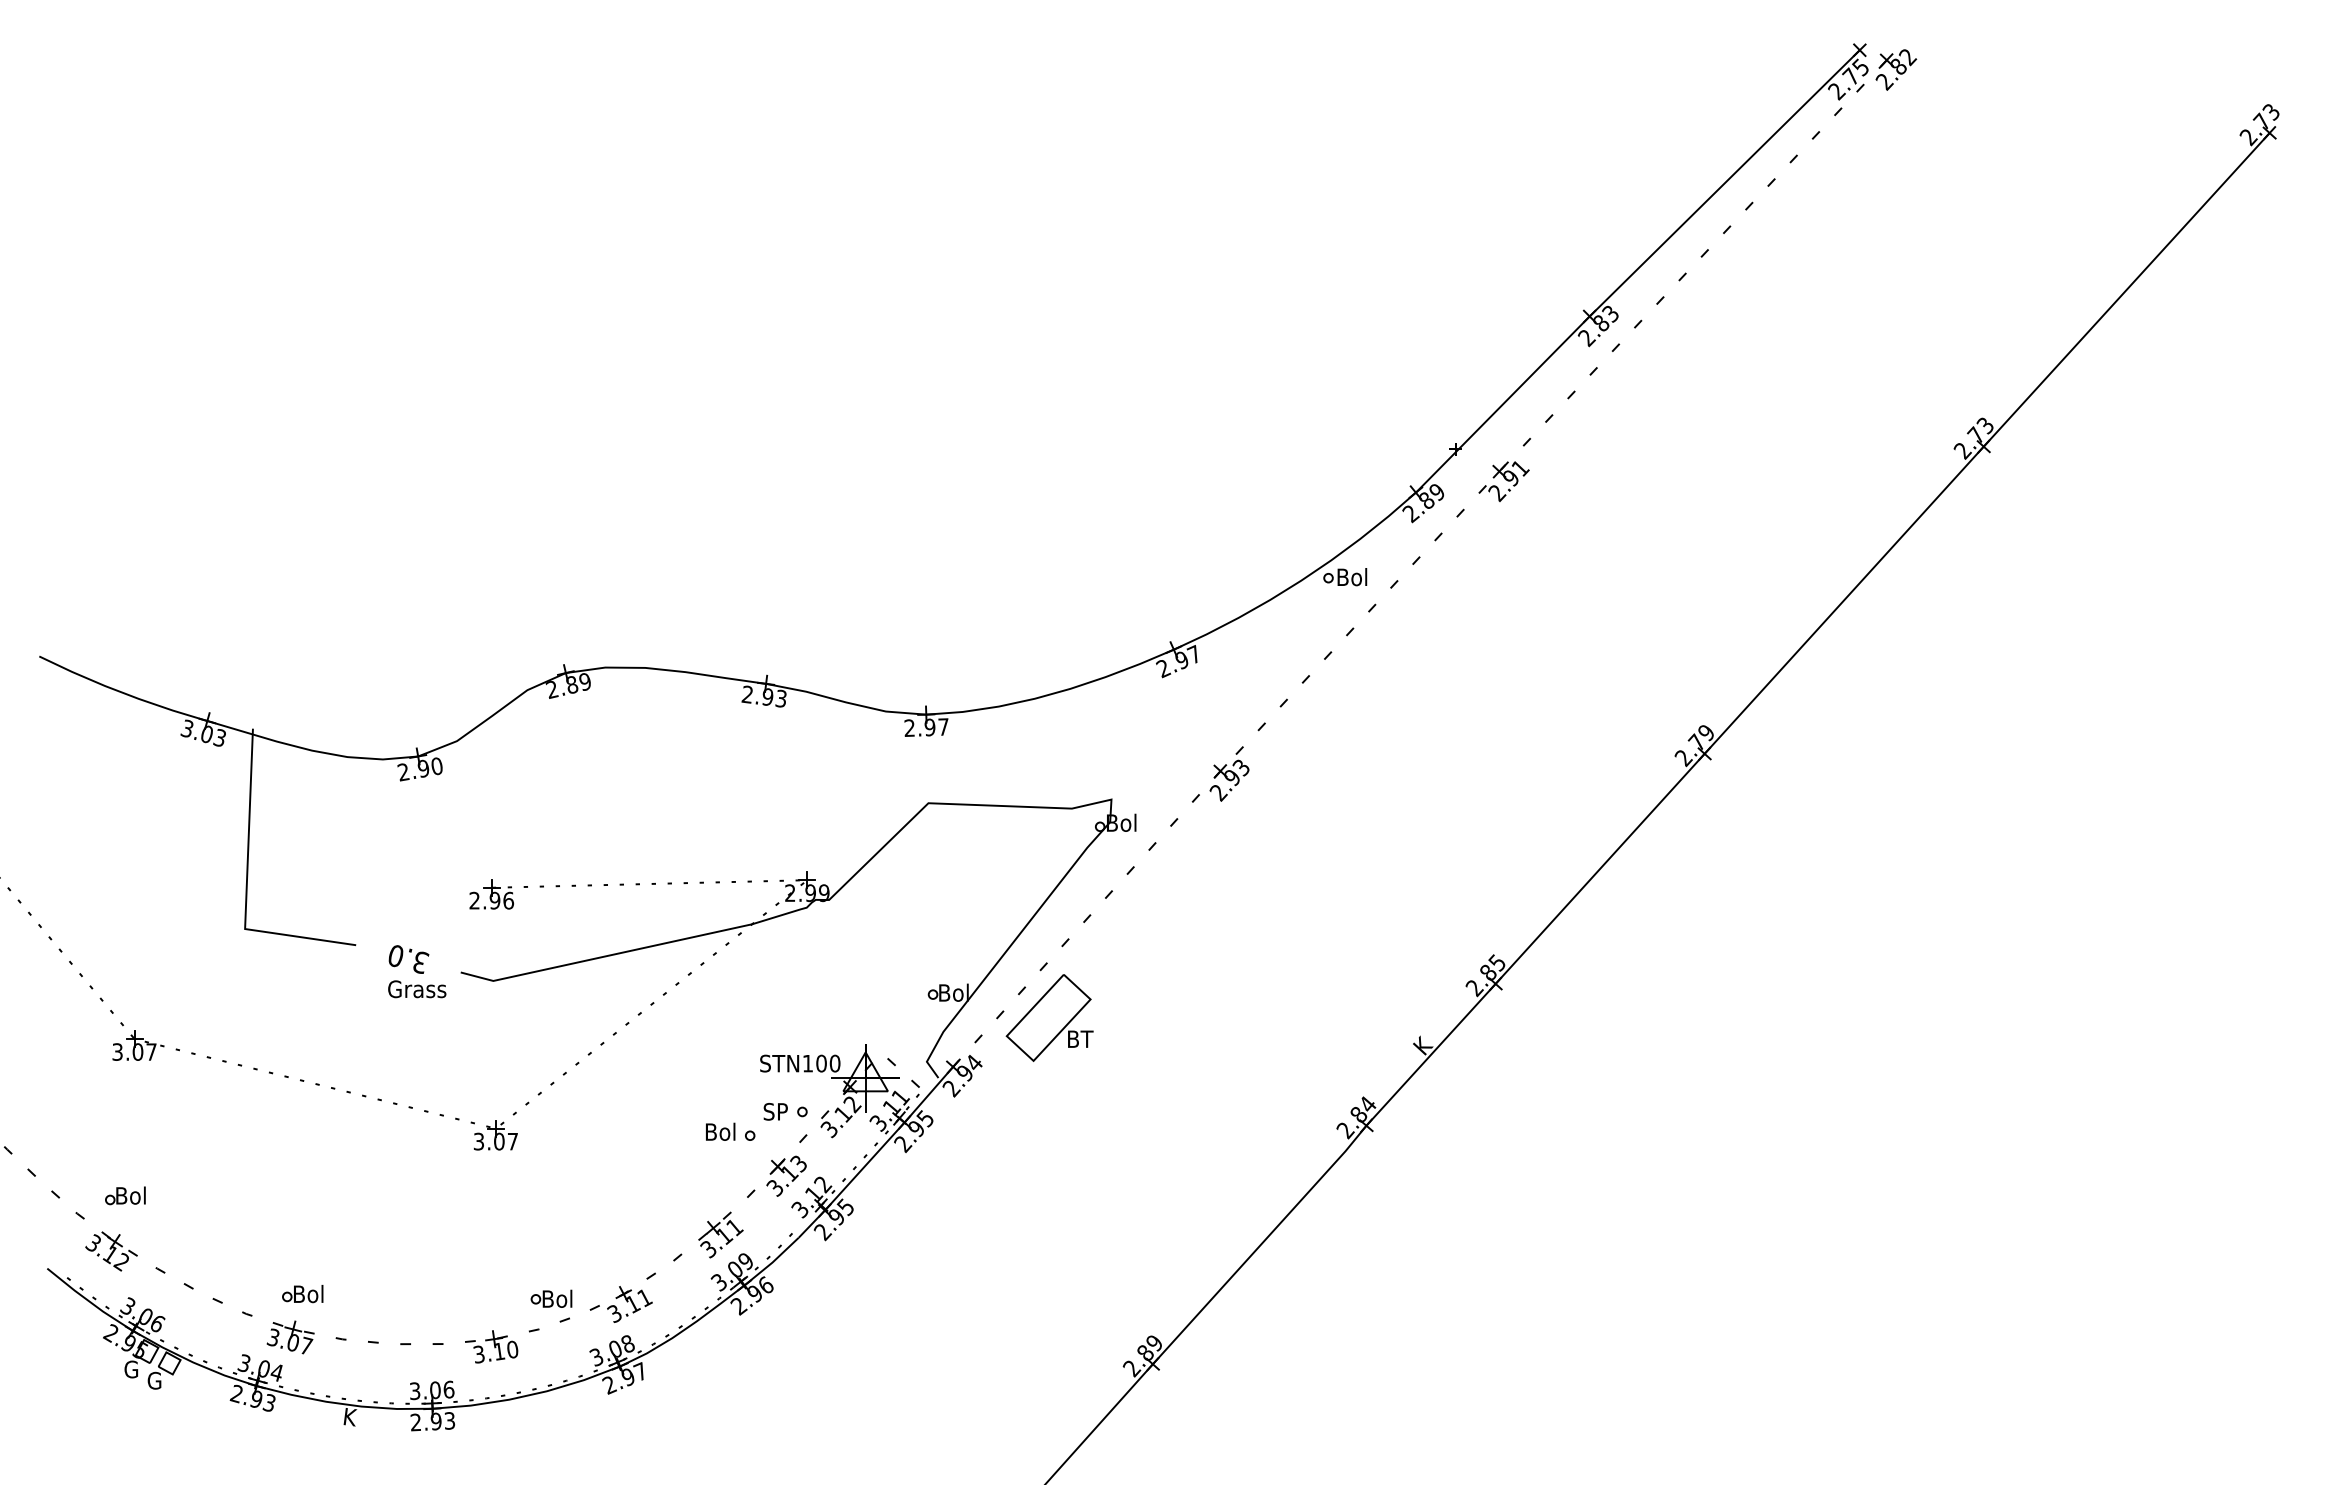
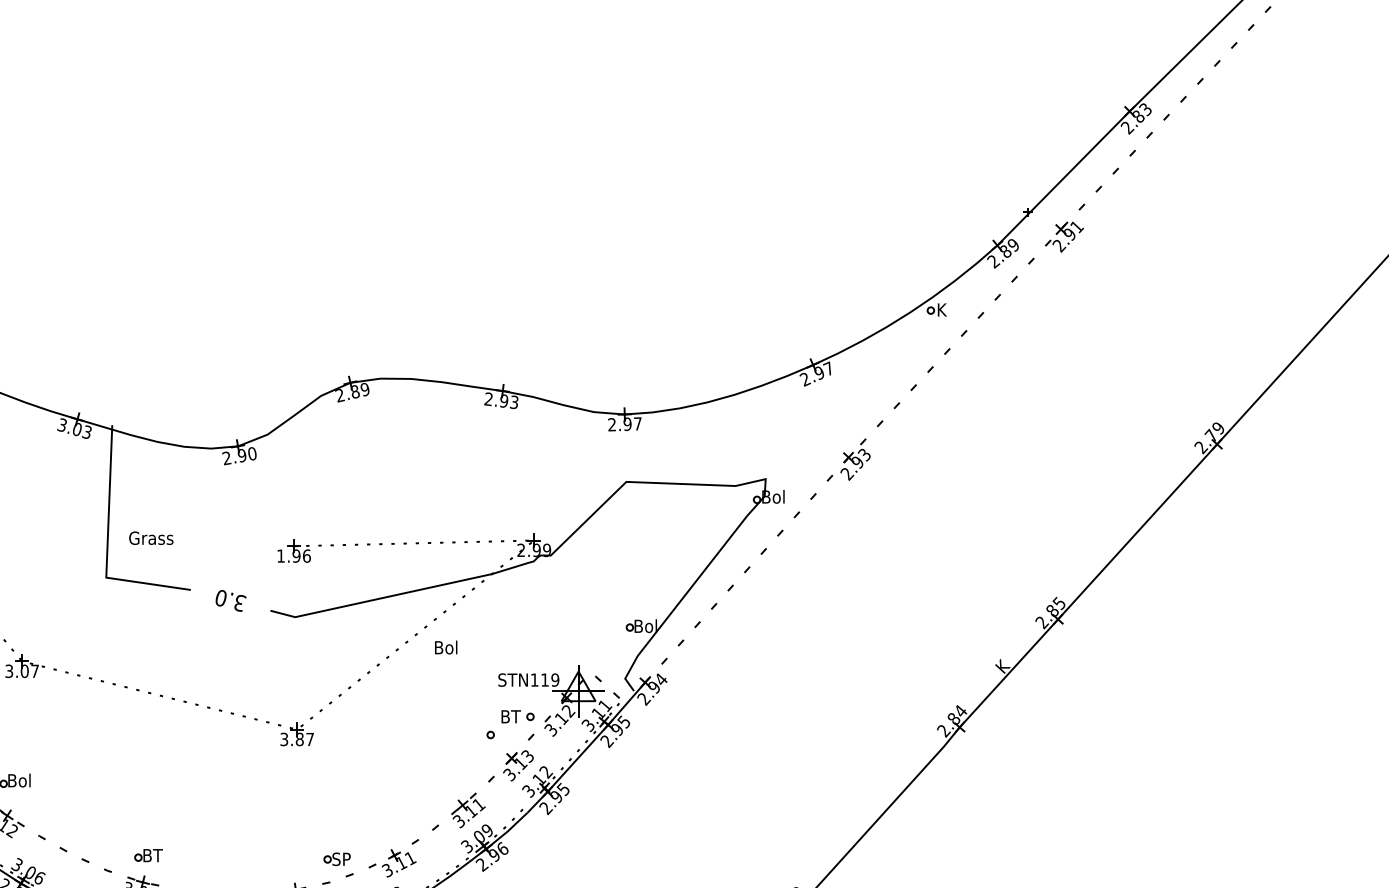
text: (1353, 577) -> (949, 310), Bol -> K
text: (474, 900) -> (280, 555), 2.96 -> 1.96
text: (417, 989) -> (151, 538), moved
part: (1049, 1017) -> (718, 644), removed
text: (828, 1063) -> (550, 680), STN100 -> STN119
text: (776, 1111) -> (510, 716), SP -> BT
text: (720, 1131) -> (446, 647), moved
text: (499, 1141) -> (299, 739), 3.07 -> 3.87
text: (314, 1293) -> (159, 855), Bol -> BT
text: (557, 1298) -> (344, 858), Bol -> SP

